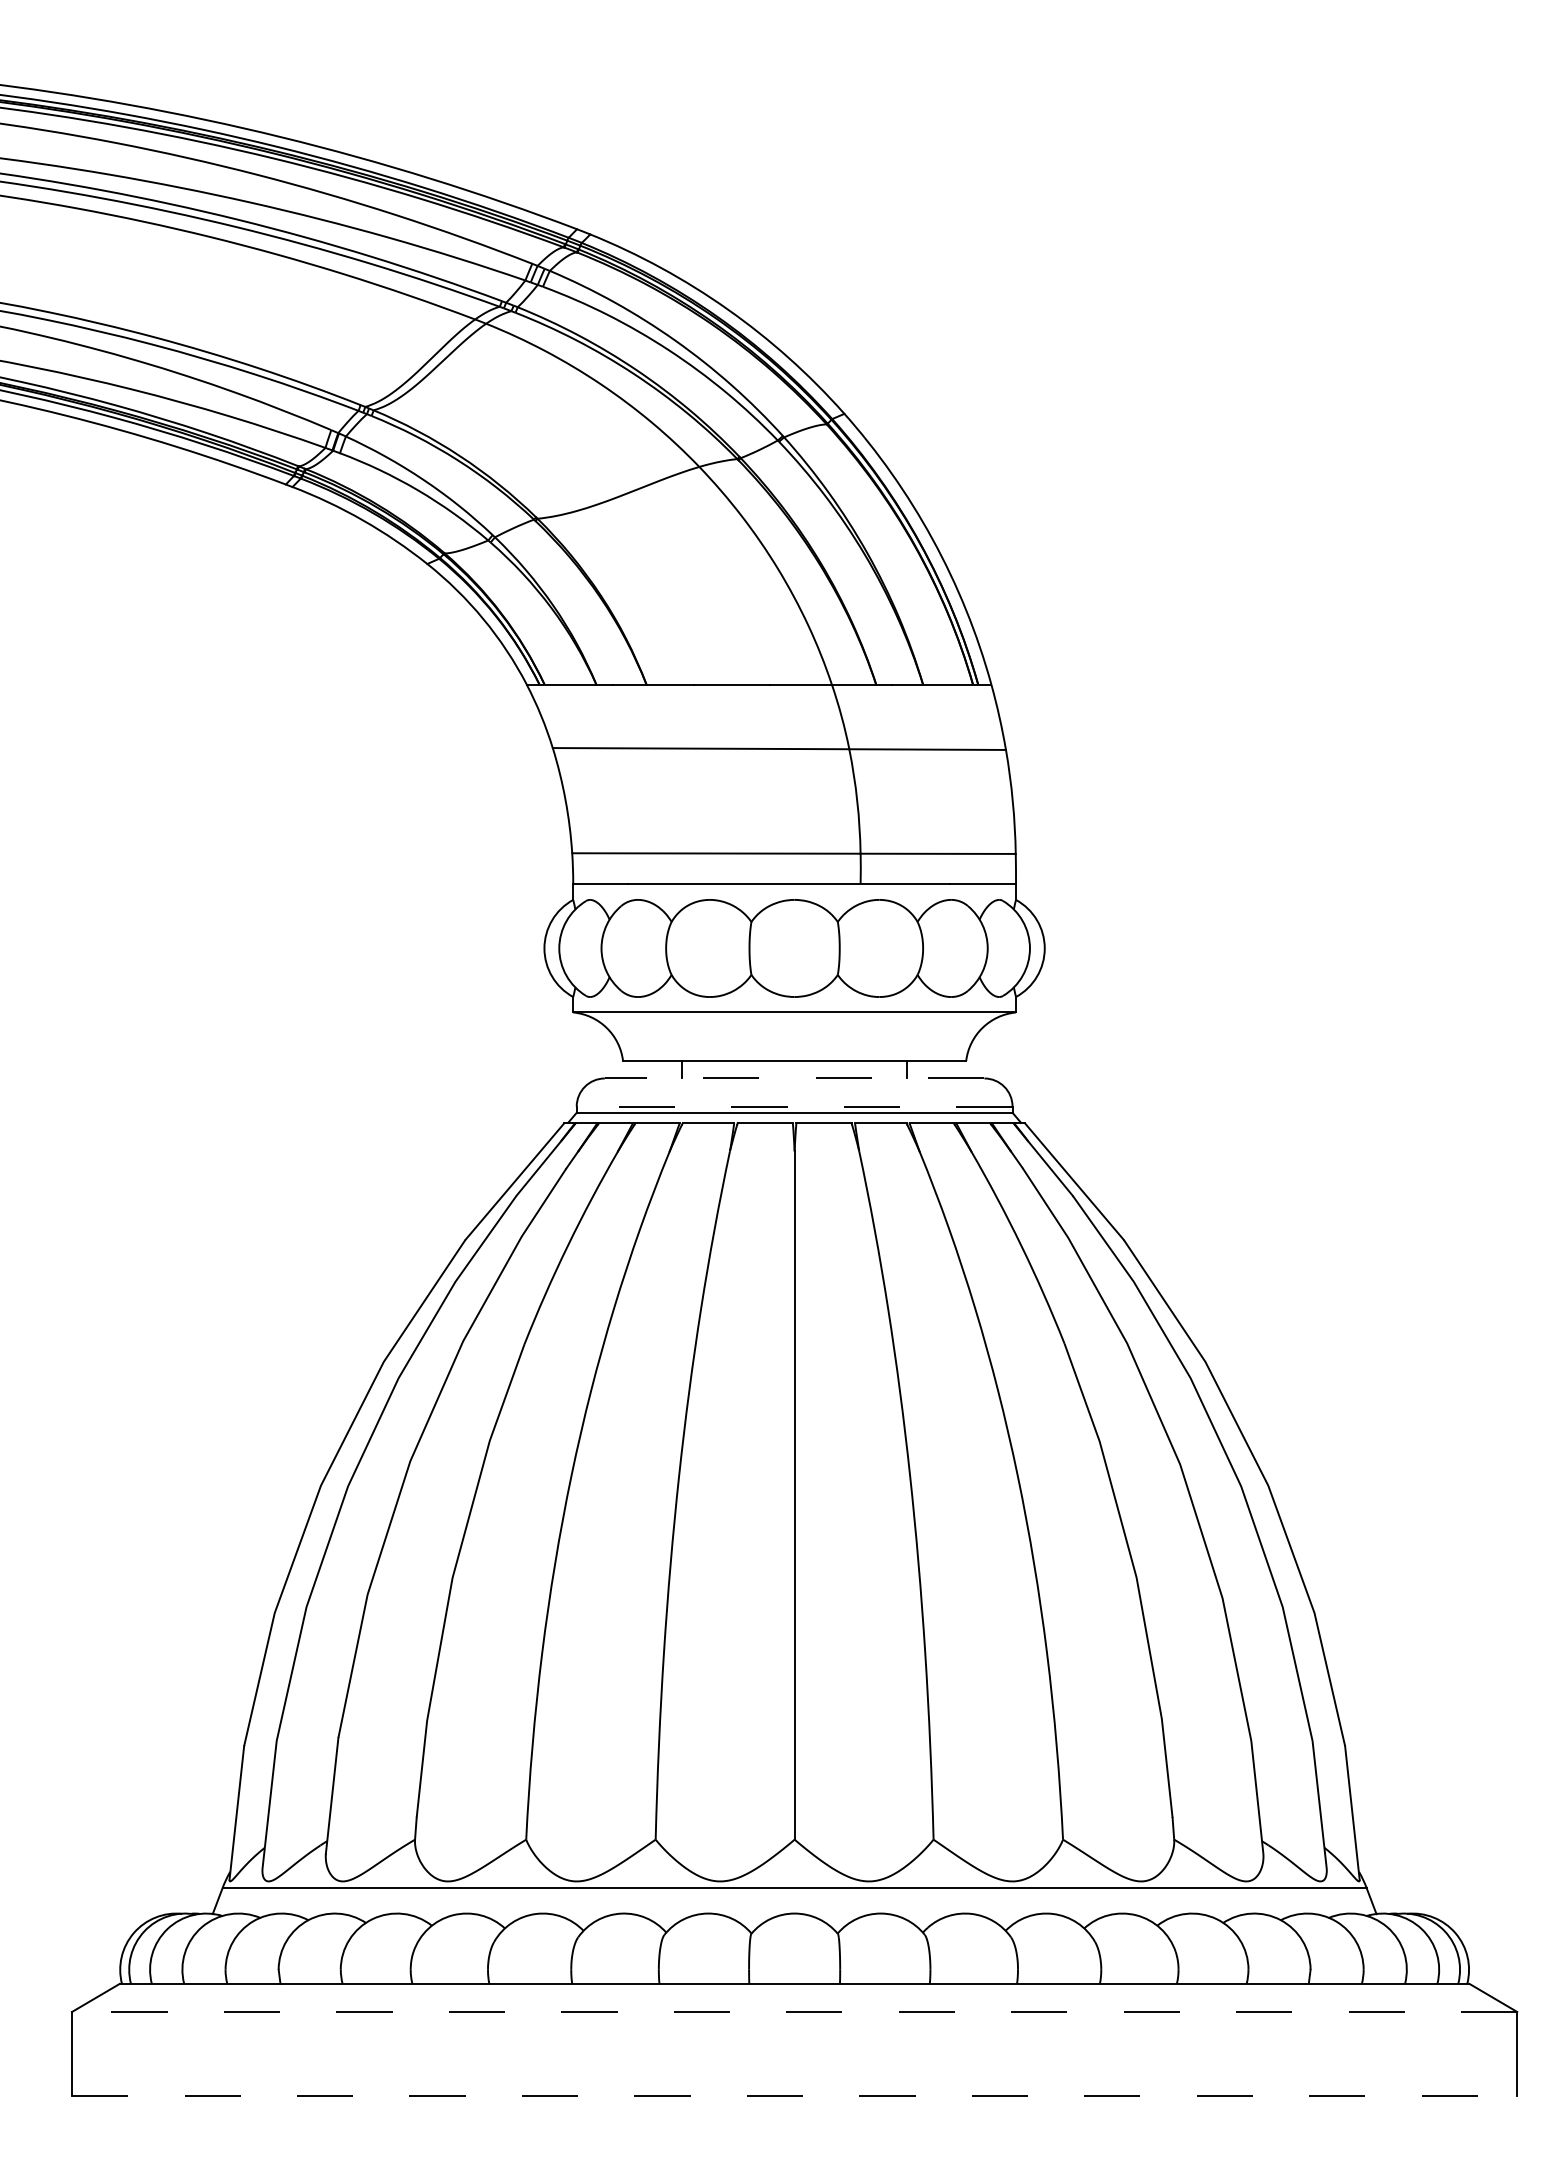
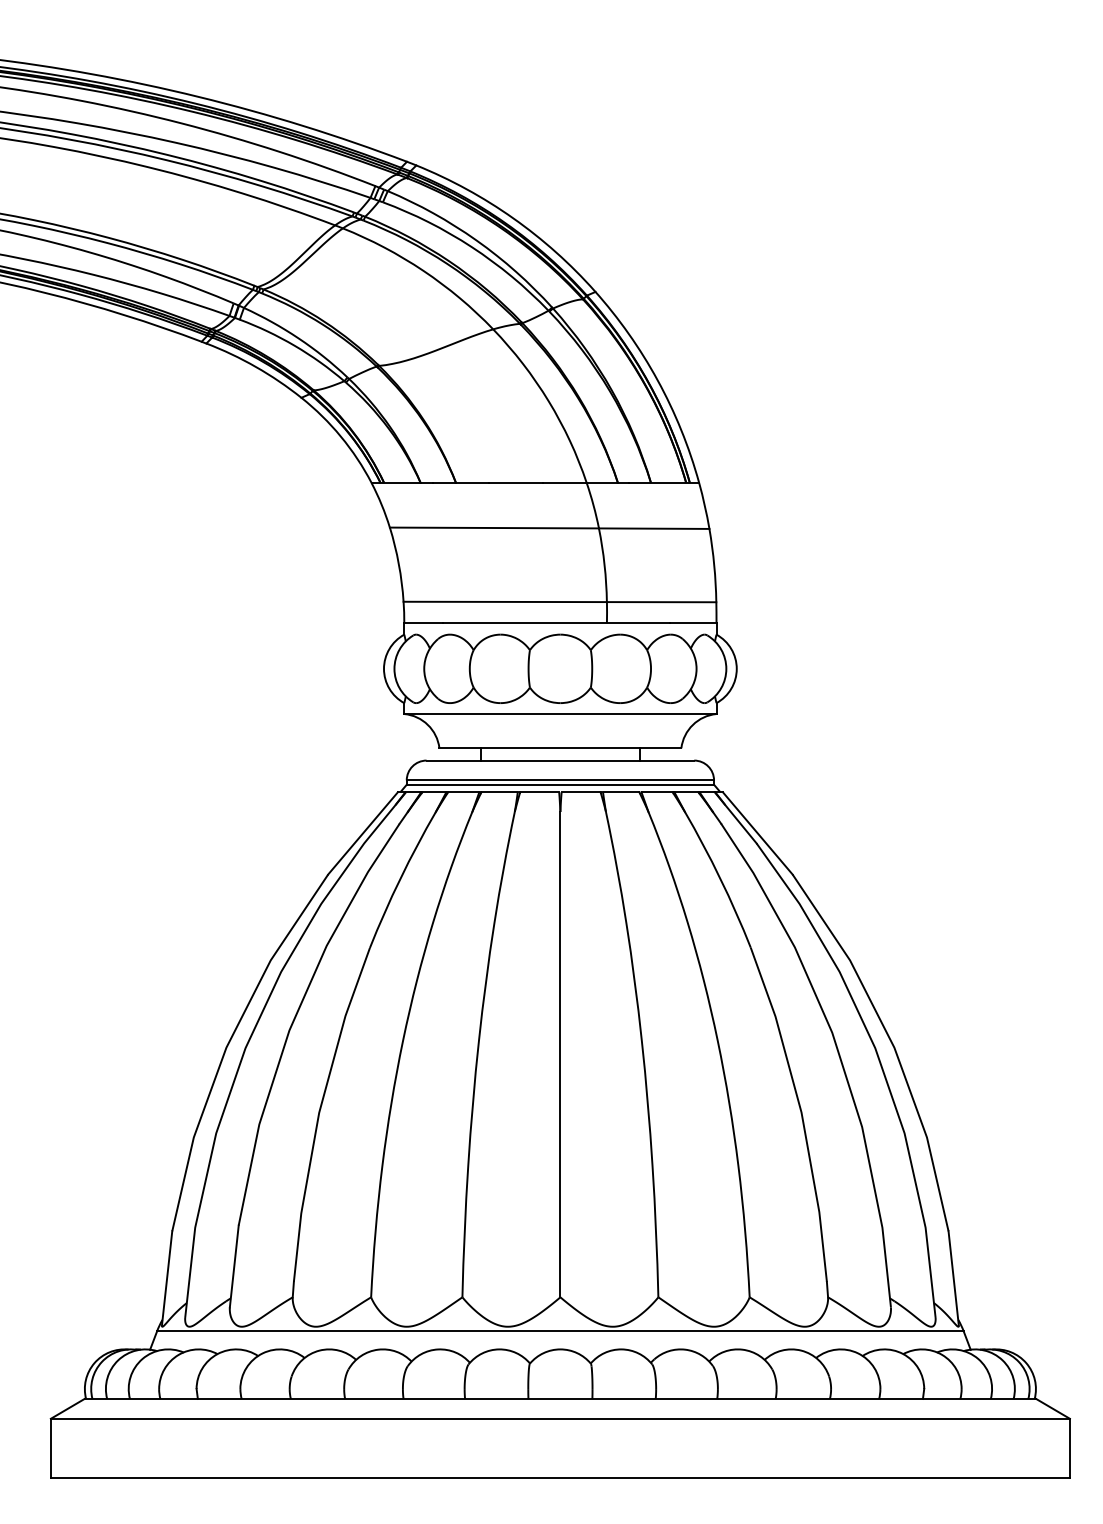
line: (794, 1078) -> (560, 760), dashed -> solid
line: (794, 1106) -> (560, 780), dashed -> solid
line: (794, 2011) -> (560, 1418), dashed -> solid
line: (794, 2096) -> (560, 1478), dashed -> solid

